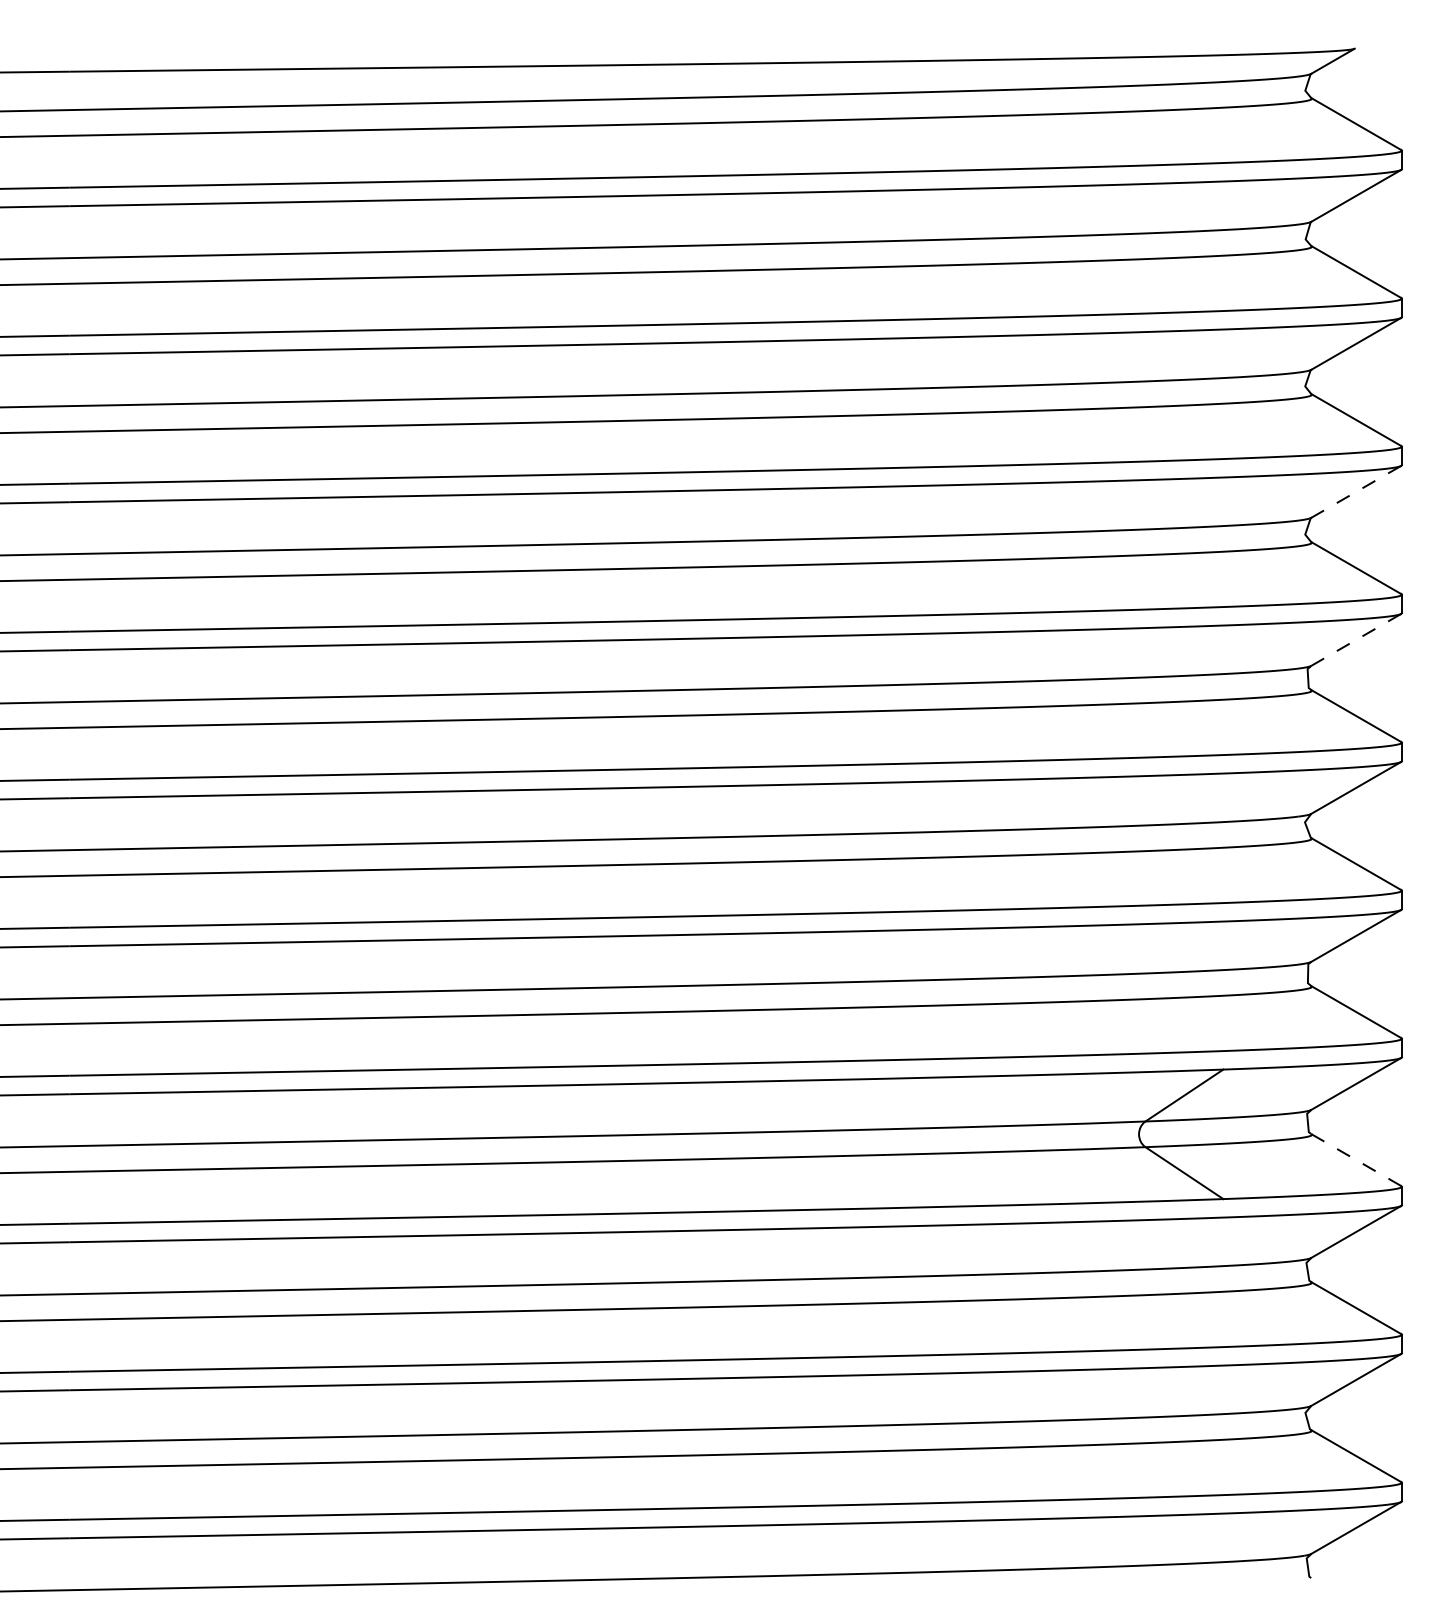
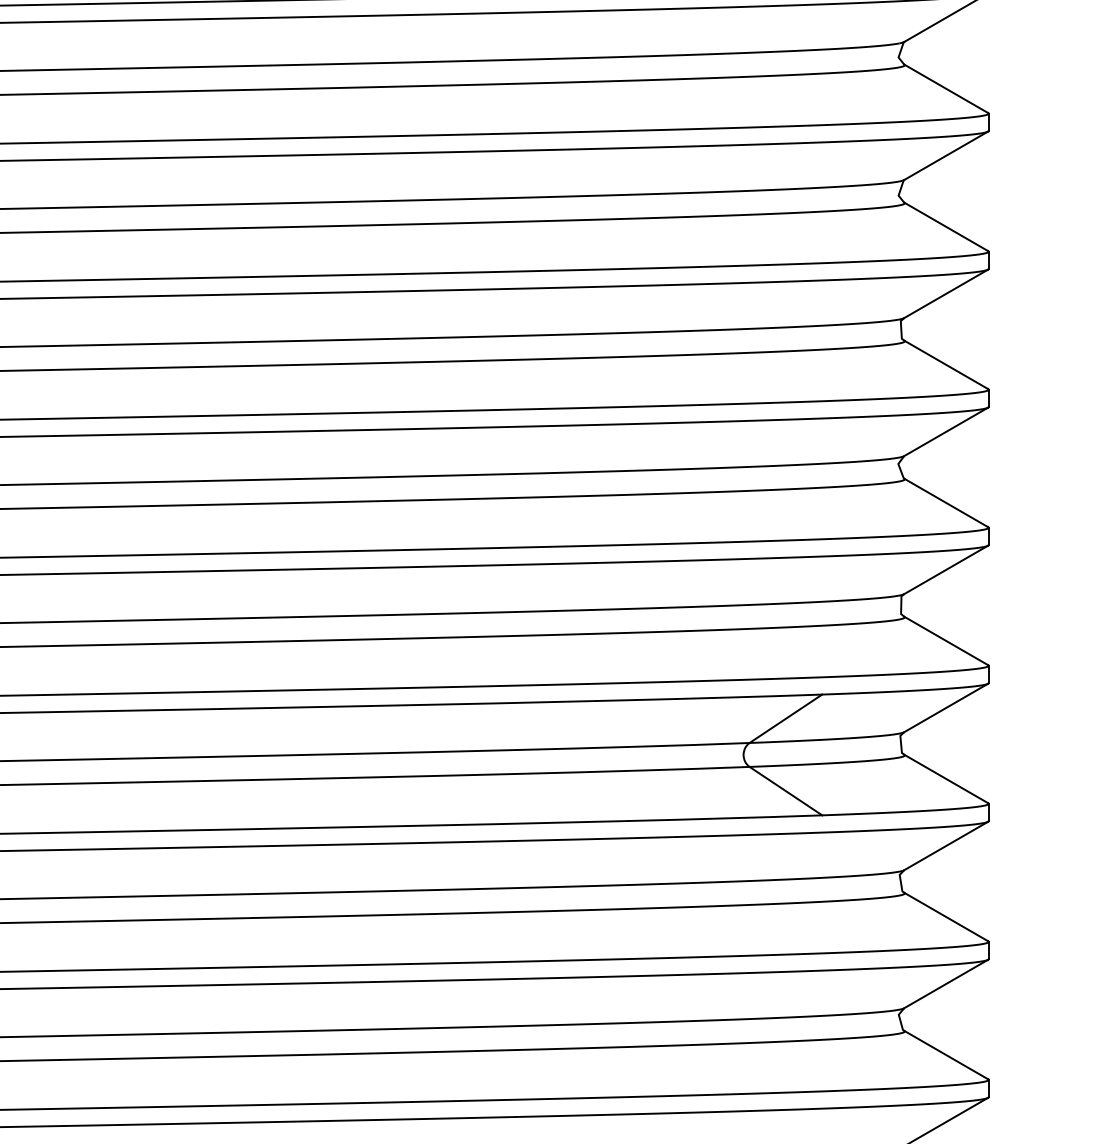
line: (1356, 491) -> (946, 155), dashed -> solid
line: (1356, 639) -> (946, 293), dashed -> solid
line: (1356, 1160) -> (946, 779), dashed -> solid

